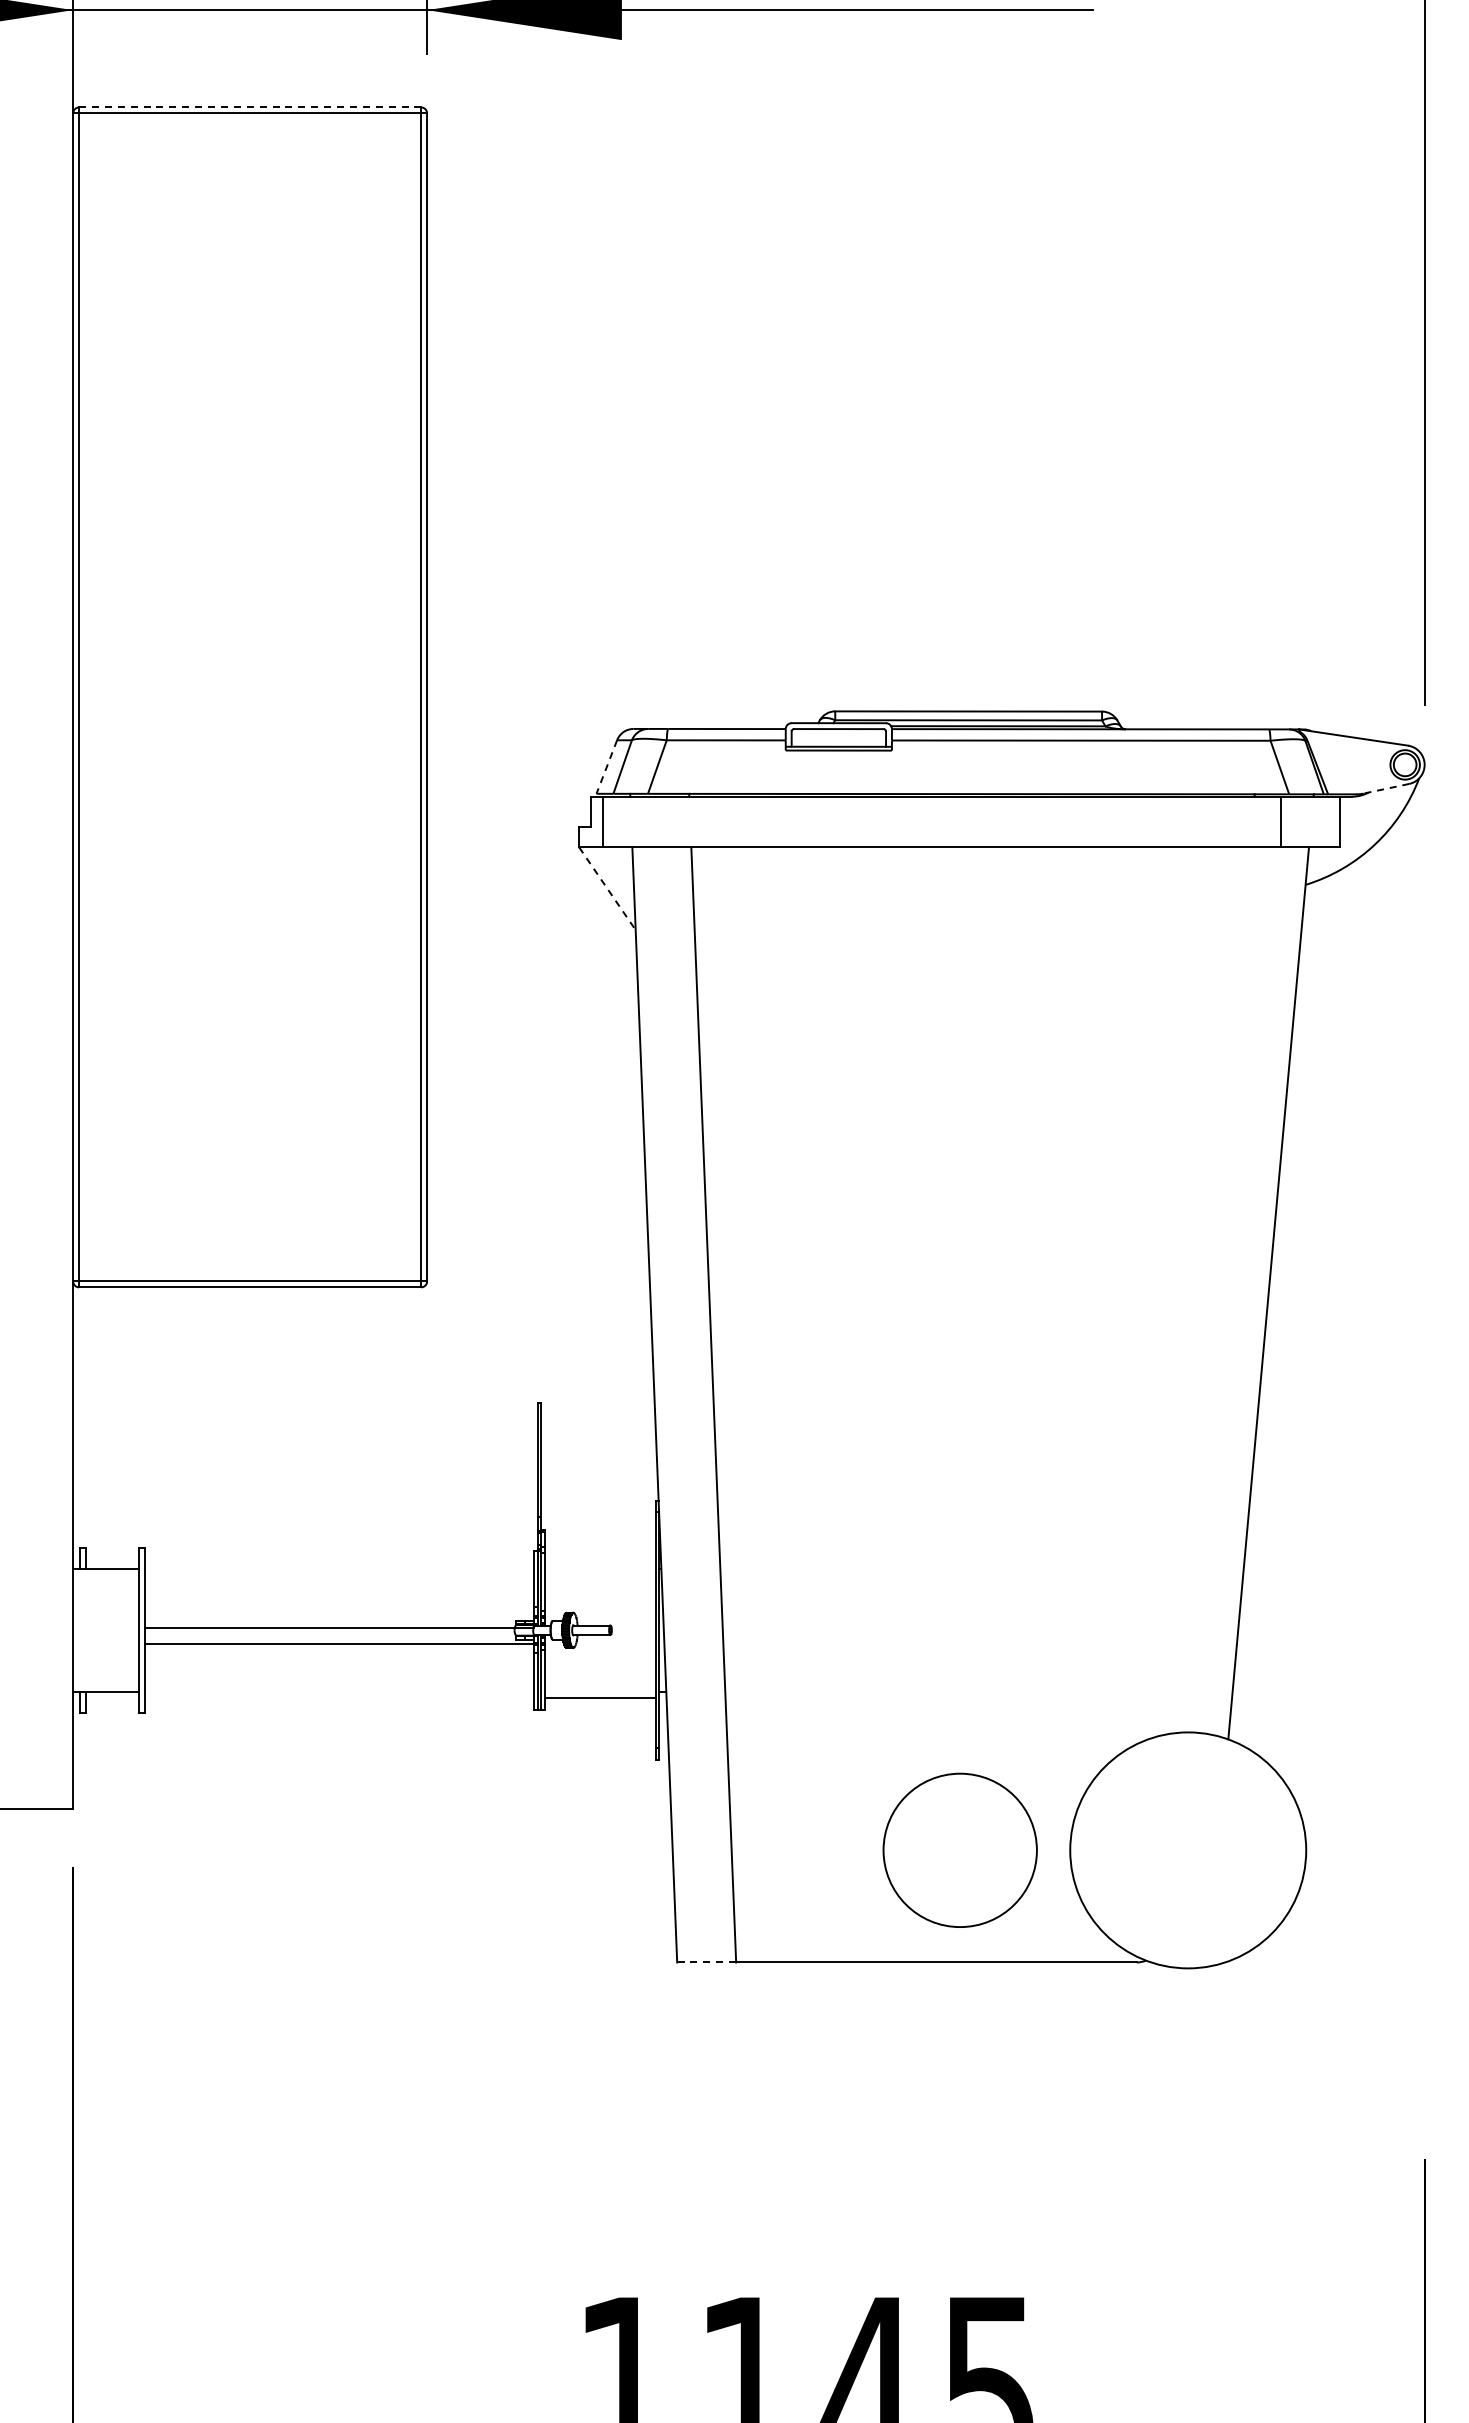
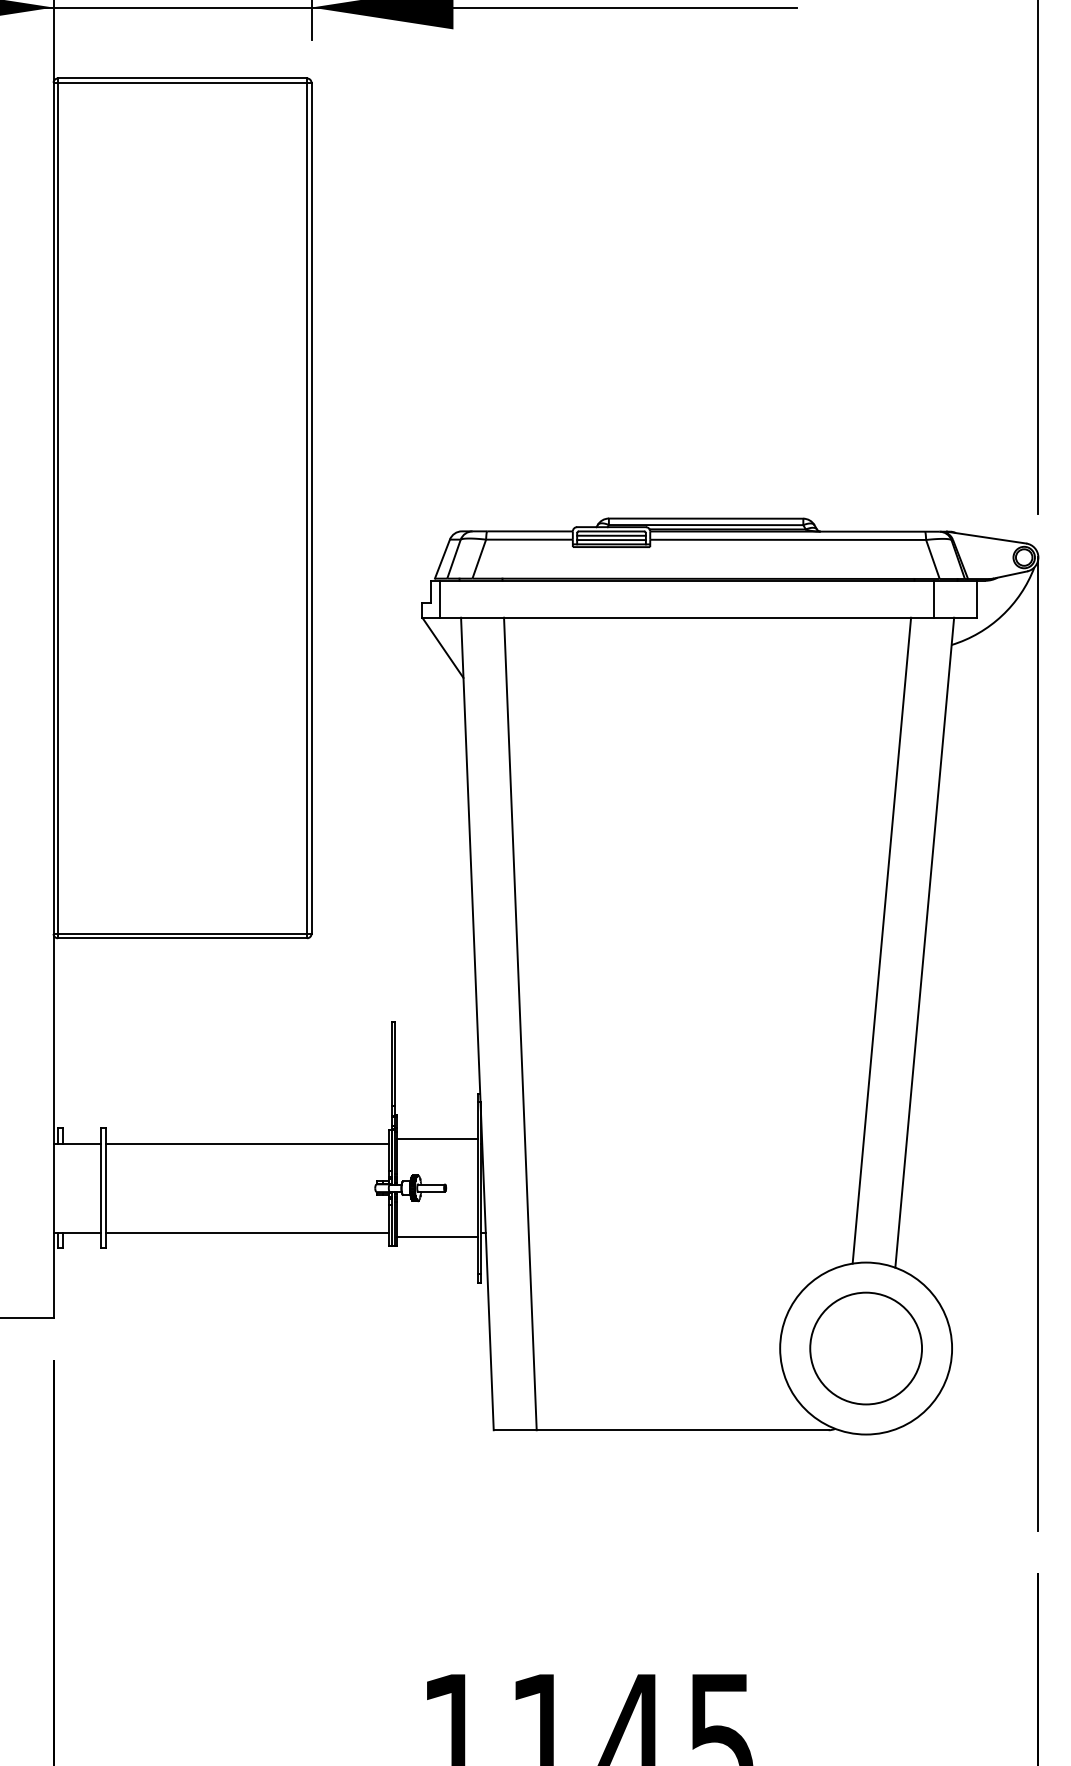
line: (250, 107) -> (182, 78), dashed -> solid
line: (838, 734) -> (611, 535), added
line: (838, 740) -> (611, 539), added
line: (606, 767) -> (442, 559), dashed -> solid
line: (1385, 788) -> (1009, 574), dashed -> solid
line: (607, 889) -> (442, 648), dashed -> solid
line: (1209, 1290) -> (881, 940), added
line: (1424, 1432) -> (1038, 1044), added
line: (599, 1562) -> (437, 1138), added
line: (339, 1627) -> (247, 1232), moved
line: (339, 1644) -> (247, 1143), moved
circle: (959, 1849) -> (865, 1347), moved
line: (706, 1962) -> (515, 1430), dashed -> solid

